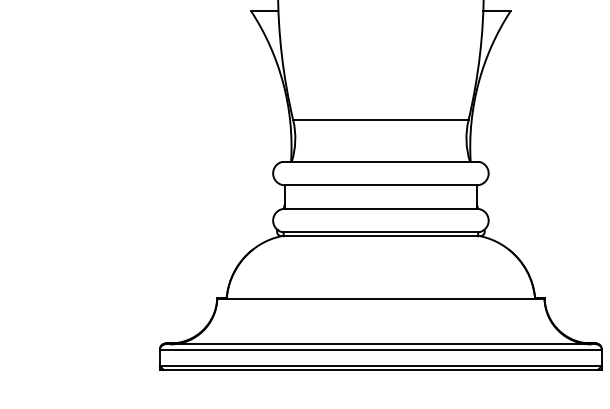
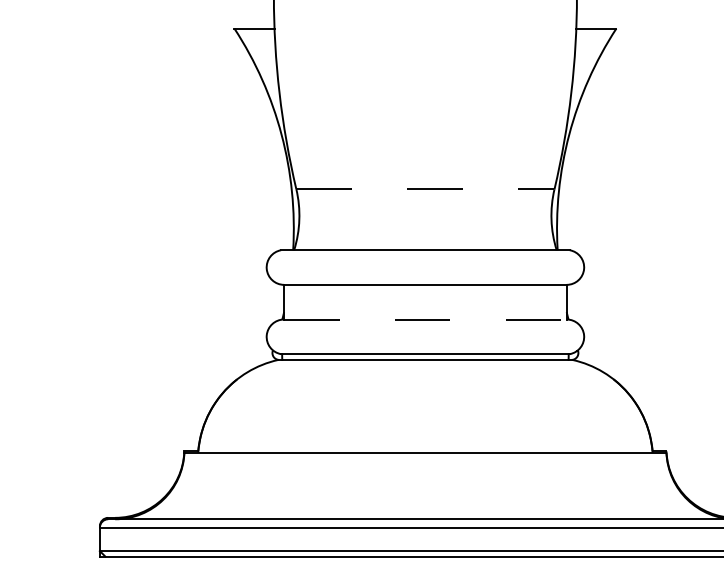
line: (380, 120) -> (424, 189), solid -> dashed
line: (380, 208) -> (424, 319), solid -> dashed

